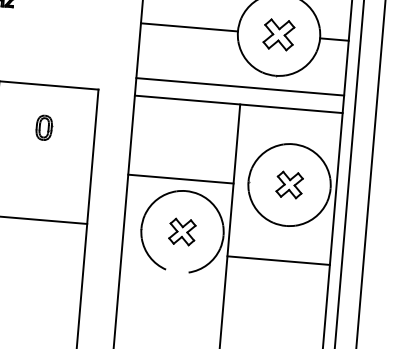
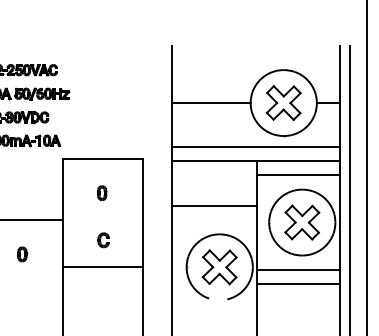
part: (278, 34) -> (283, 102), size x1.43
part: (44, 126) -> (102, 192), size x0.71
line: (289, 126) -> (298, 175), added
line: (180, 179) -> (214, 206), moved
part: (289, 185) -> (302, 222), size x1.67
part: (41, 186) -> (103, 240), added
part: (182, 232) -> (219, 267), size x1.67
line: (279, 242) -> (298, 269), added

